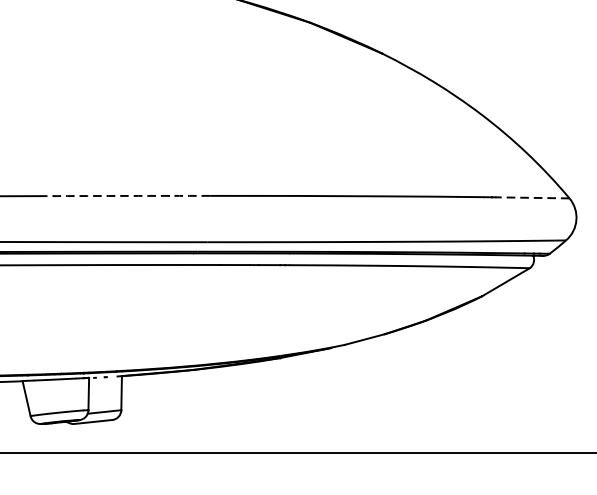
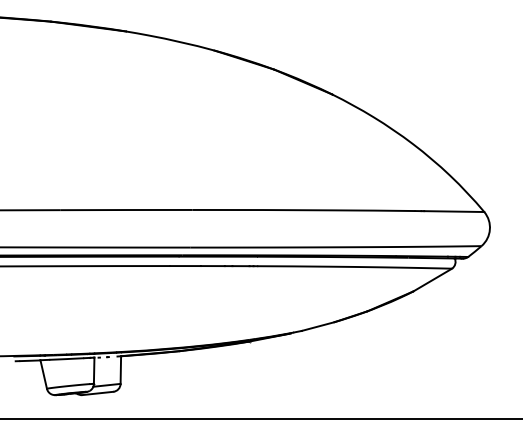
arc: (128, 196) -> (126, 210), dashed -> solid
line: (531, 197) -> (453, 211), dashed -> solid

